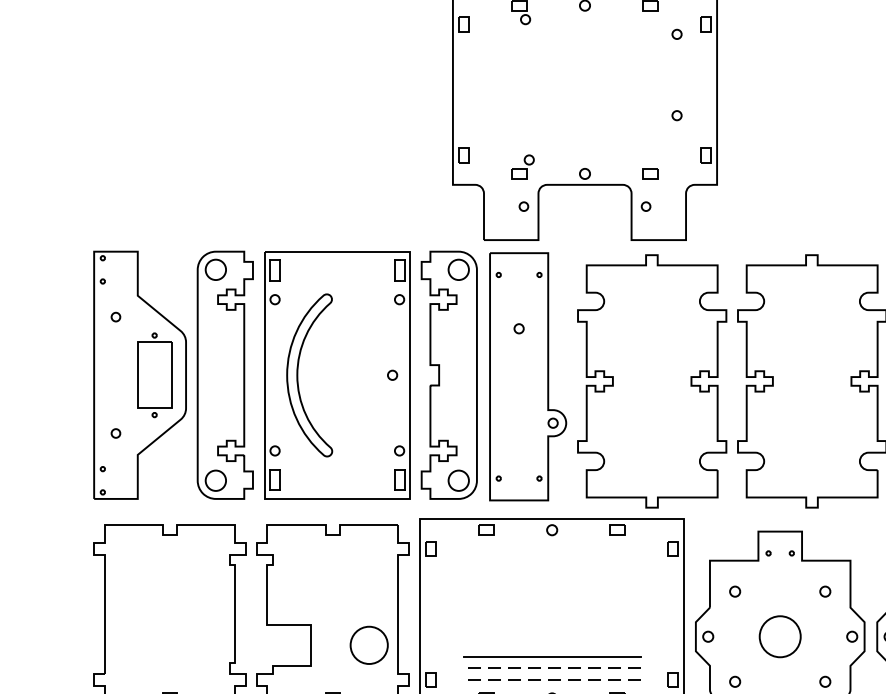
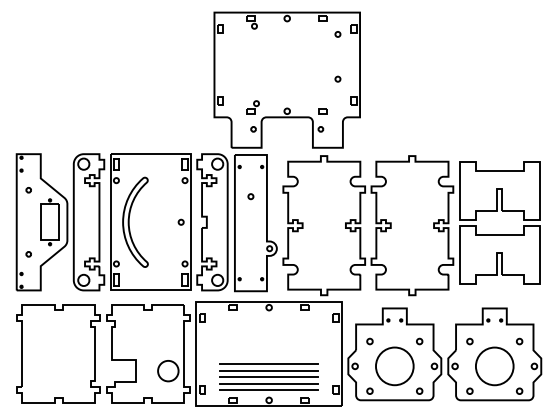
line: (551, 633) -> (268, 364), added
circle: (779, 636) -> (394, 366), size x1.67
line: (551, 644) -> (268, 370), added
line: (552, 667) -> (269, 383), dashed -> solid
line: (552, 680) -> (269, 390), dashed -> solid

